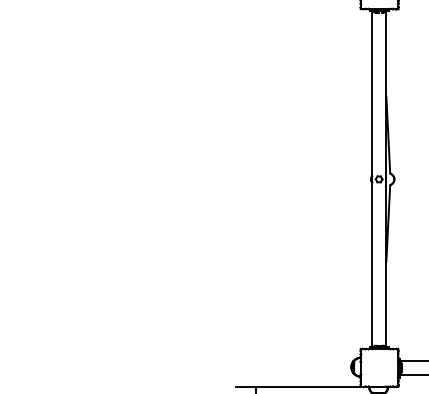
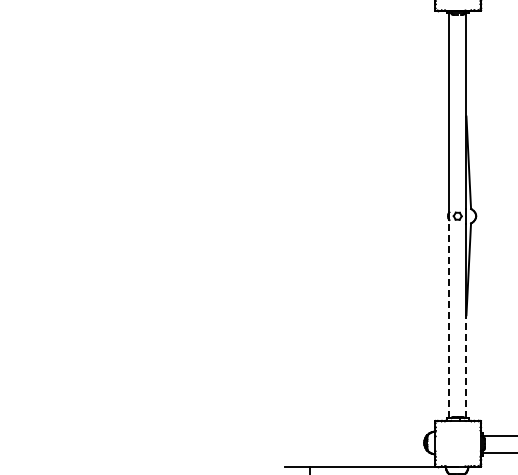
line: (372, 264) -> (449, 318), solid -> dashed
line: (386, 303) -> (466, 366), solid -> dashed

